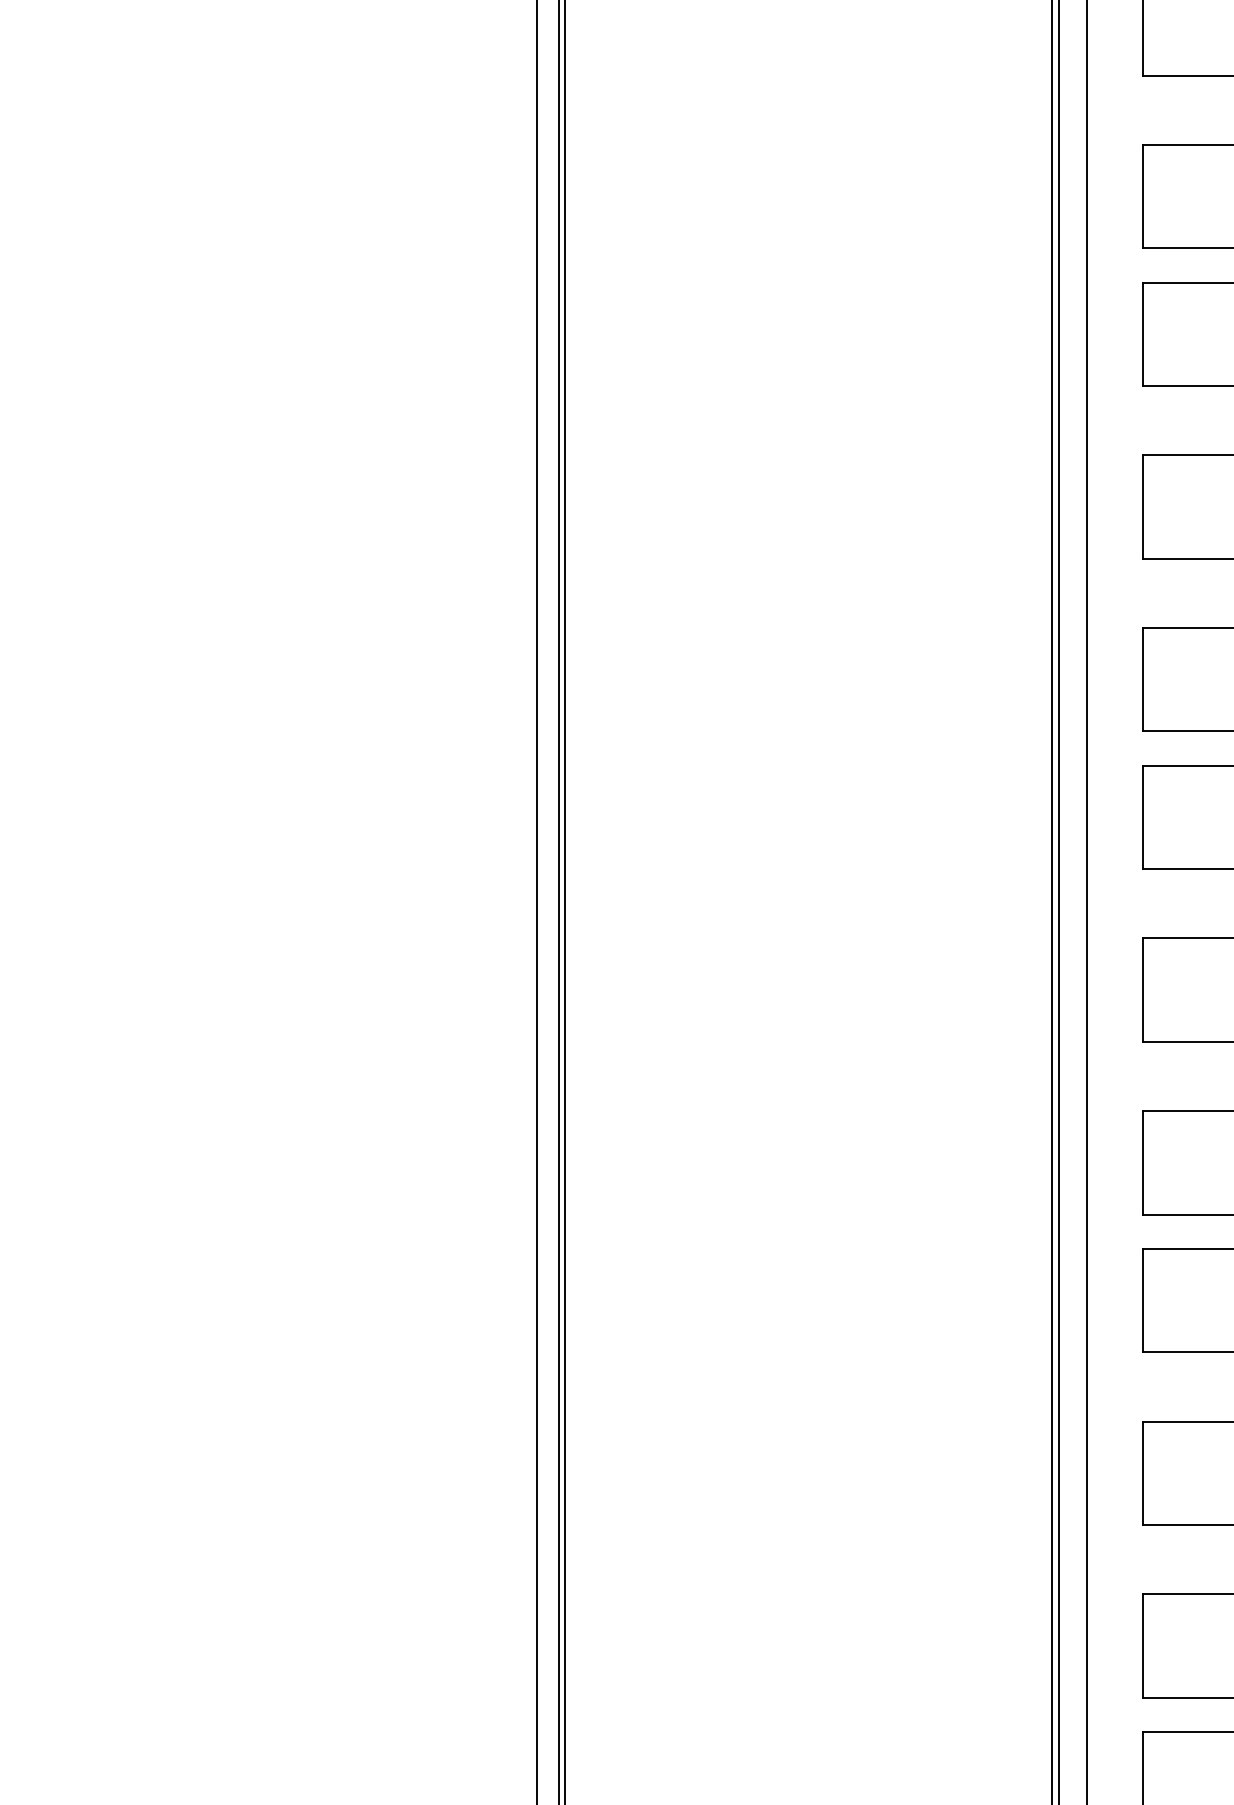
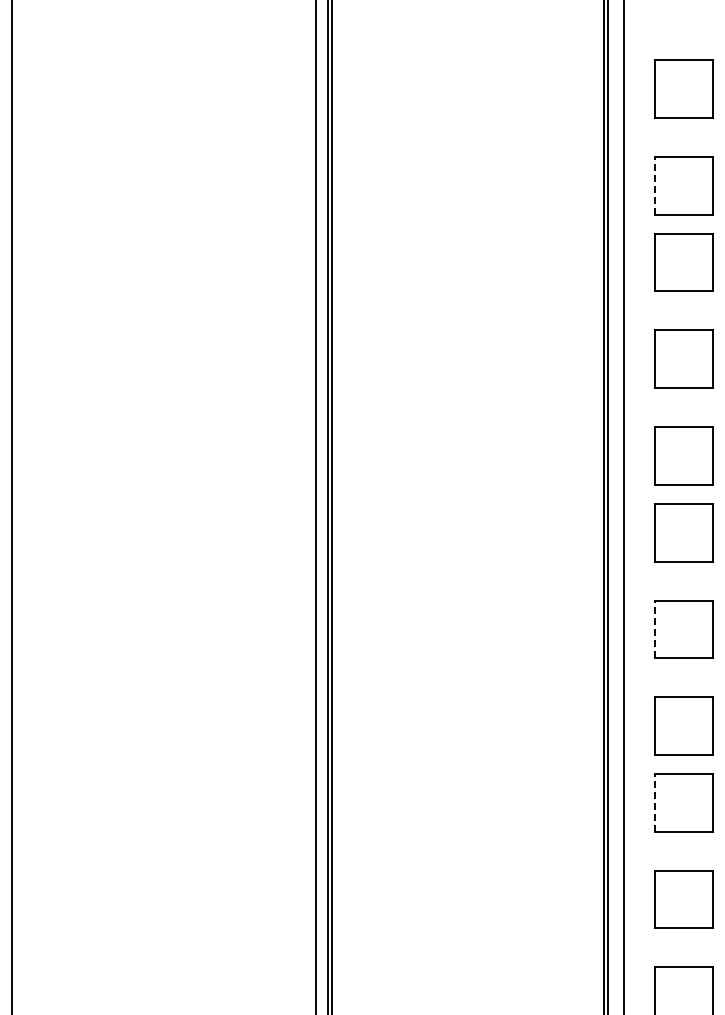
line: (1142, 196) -> (654, 185), solid -> dashed
line: (1142, 990) -> (654, 629), solid -> dashed
line: (1142, 1299) -> (654, 802), solid -> dashed

